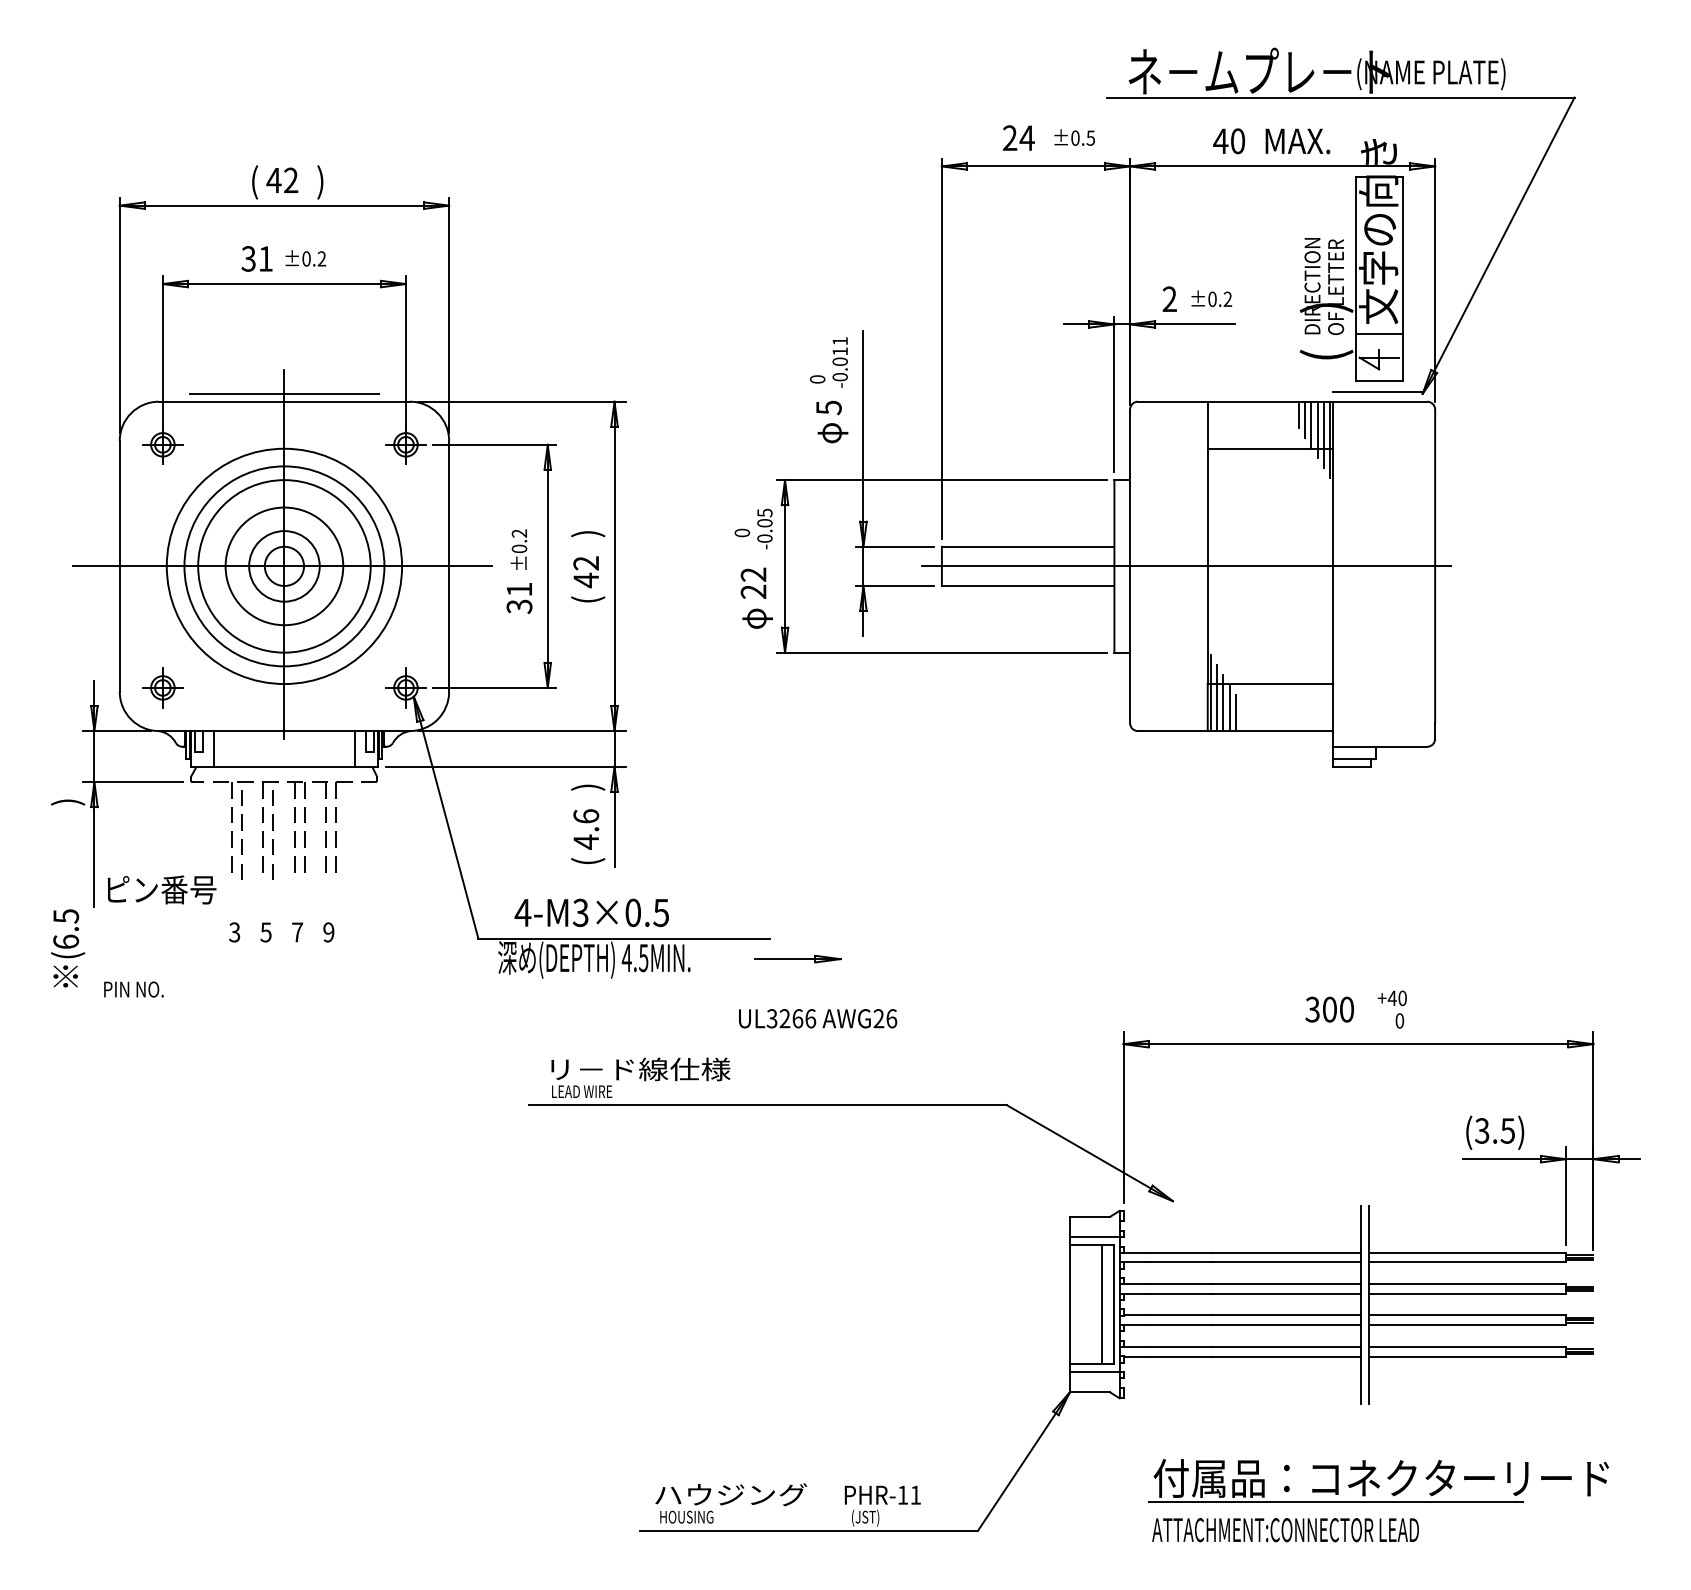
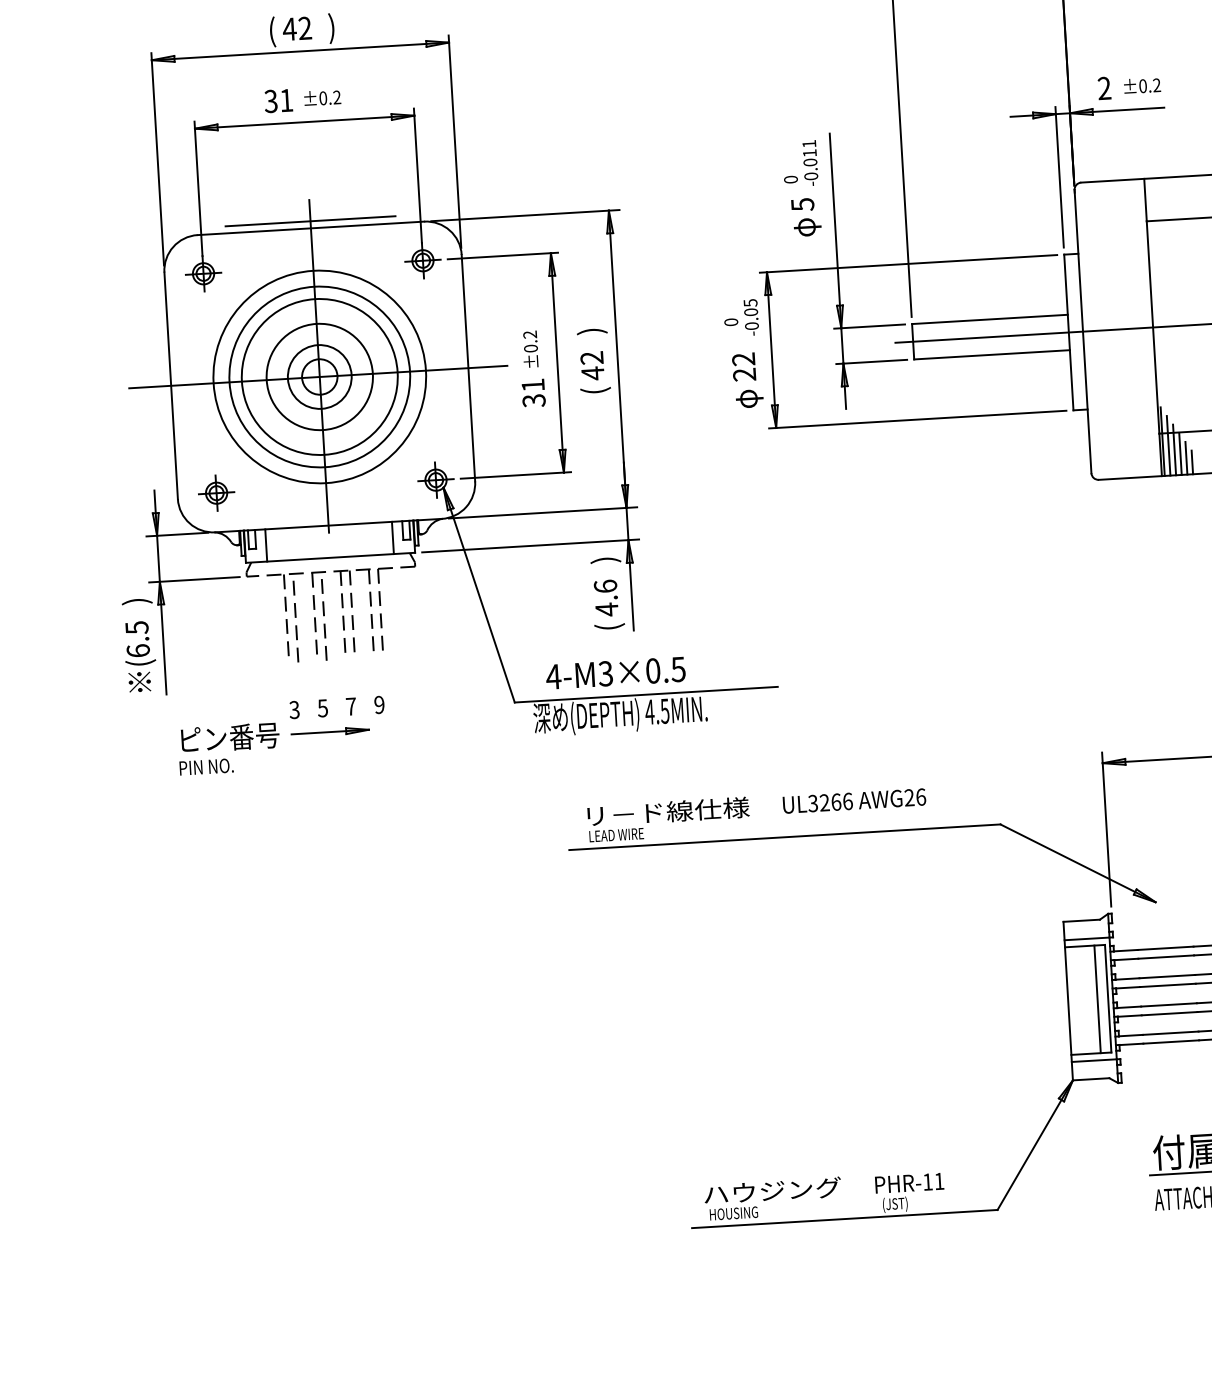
line: (1242, 717) -> (1192, 462), added
text: (161, 889) -> (229, 737), moved
text: (68, 948) -> (140, 656), moved
part: (797, 958) -> (330, 731), moved
text: (818, 1018) -> (854, 800), moved

